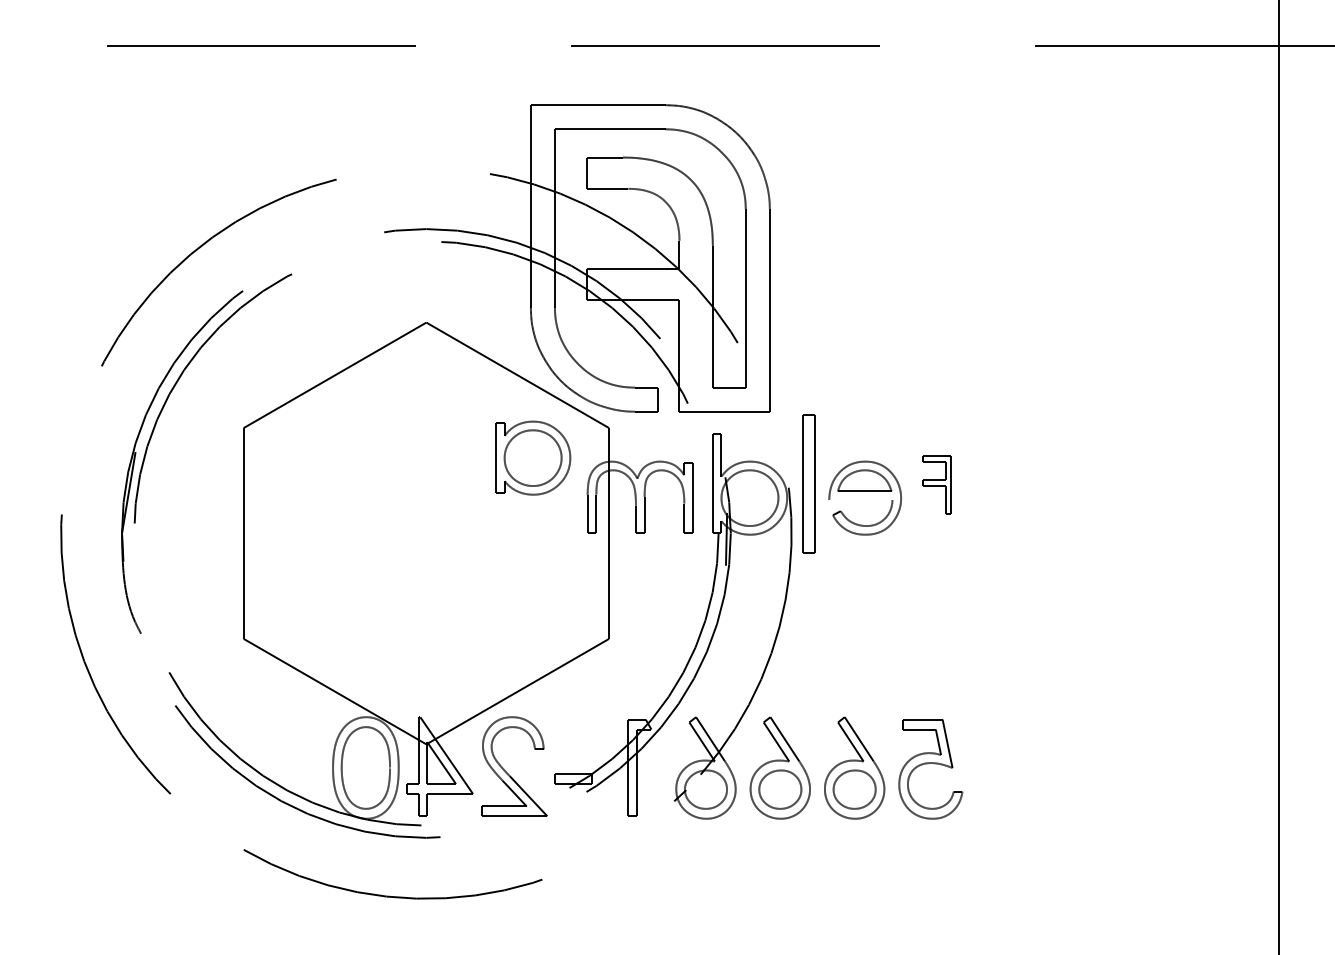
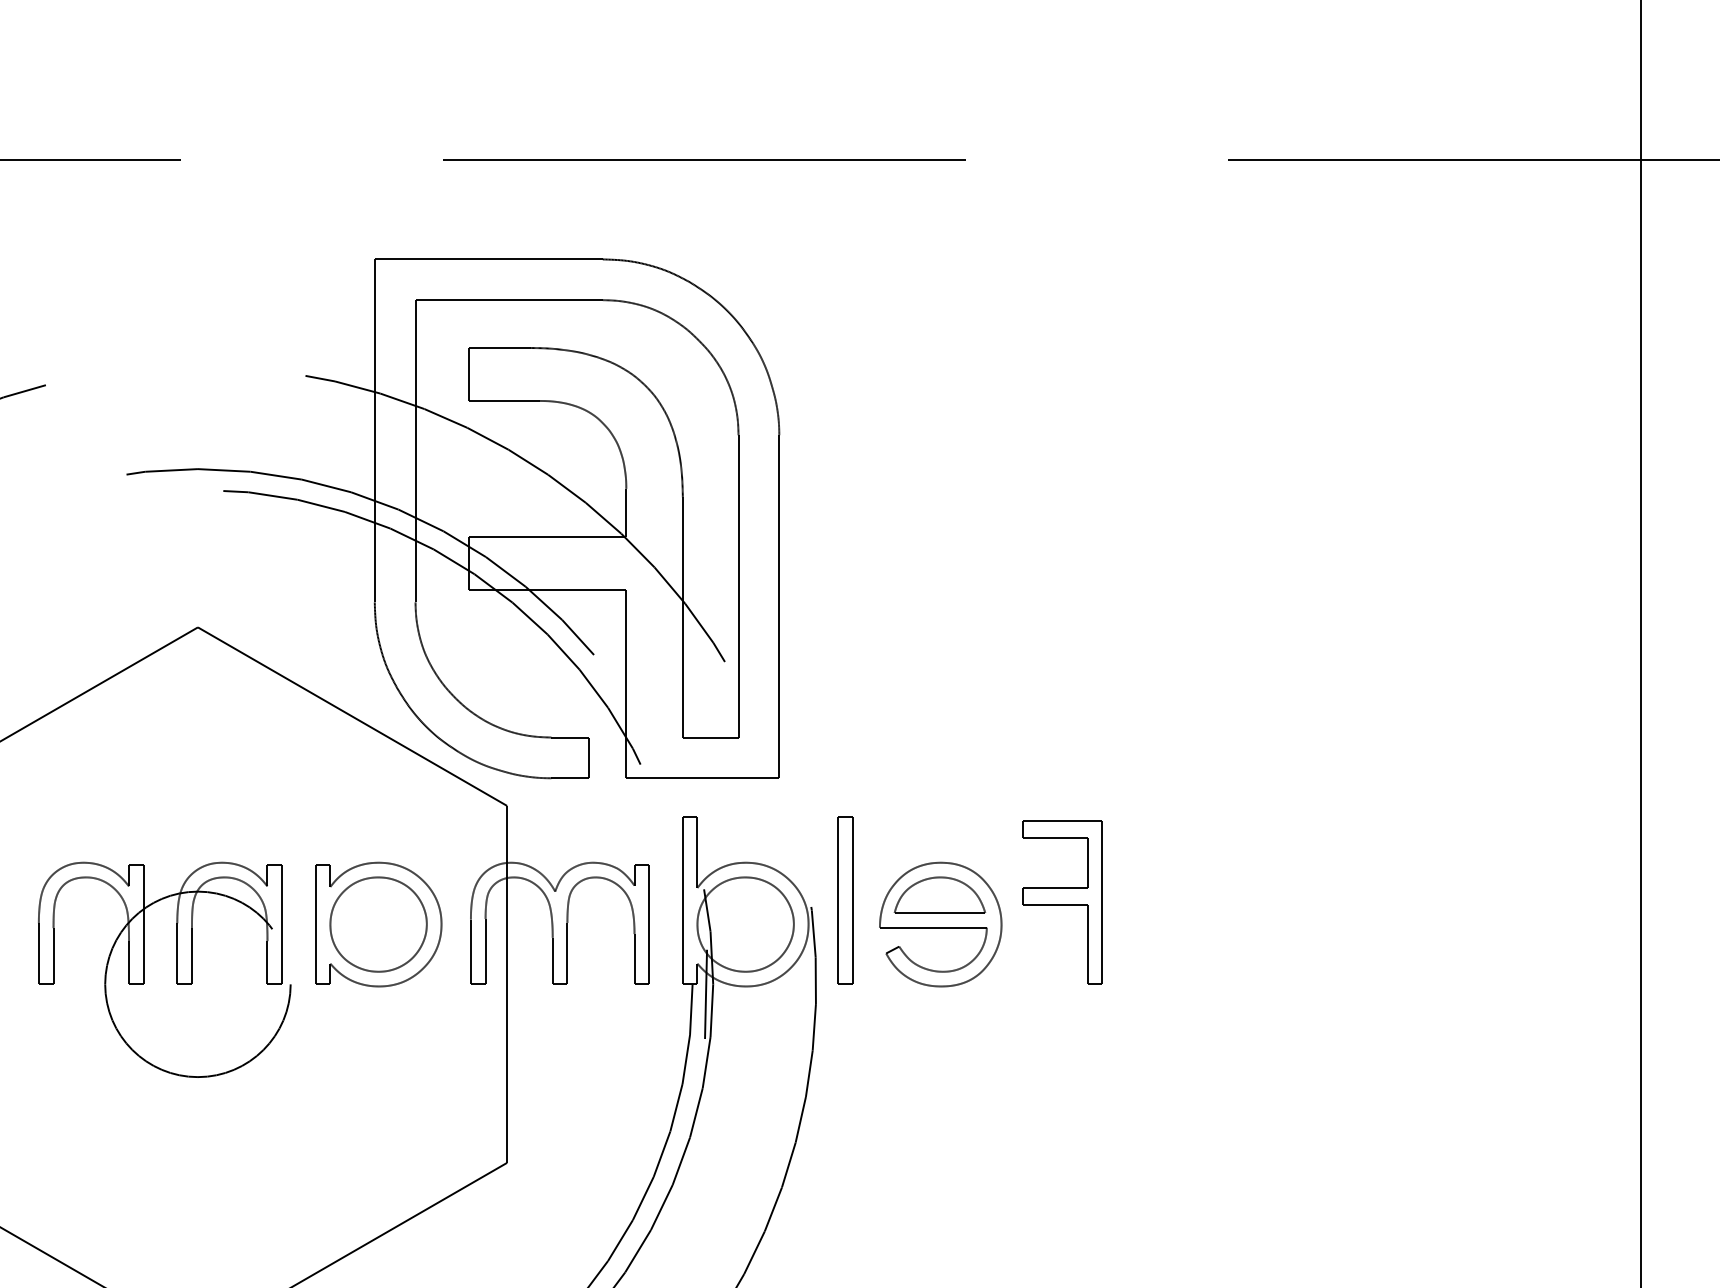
part: (533, 457) -> (379, 923), moved
part: (808, 483) -> (844, 899), size x0.71
part: (937, 484) -> (1063, 901), size x1.67
line: (860, 500) -> (932, 928), added
part: (413, 524) -> (176, 969), added

